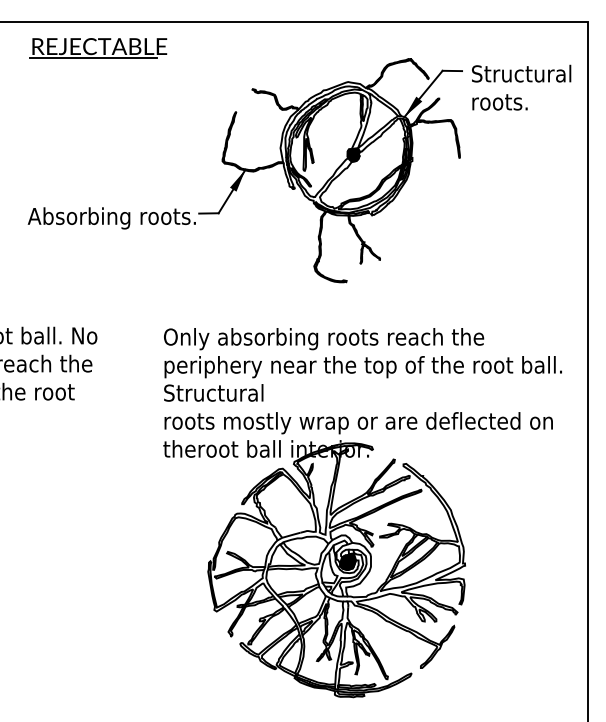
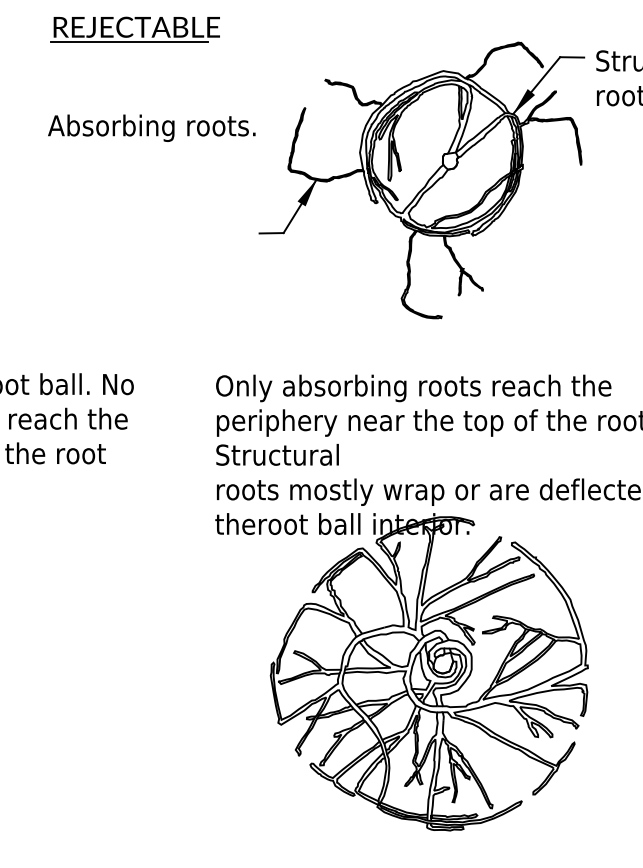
fill: (353, 154) -> (450, 160), removed
text: (111, 218) -> (151, 128), moved
fill: (348, 561) -> (443, 662), removed

